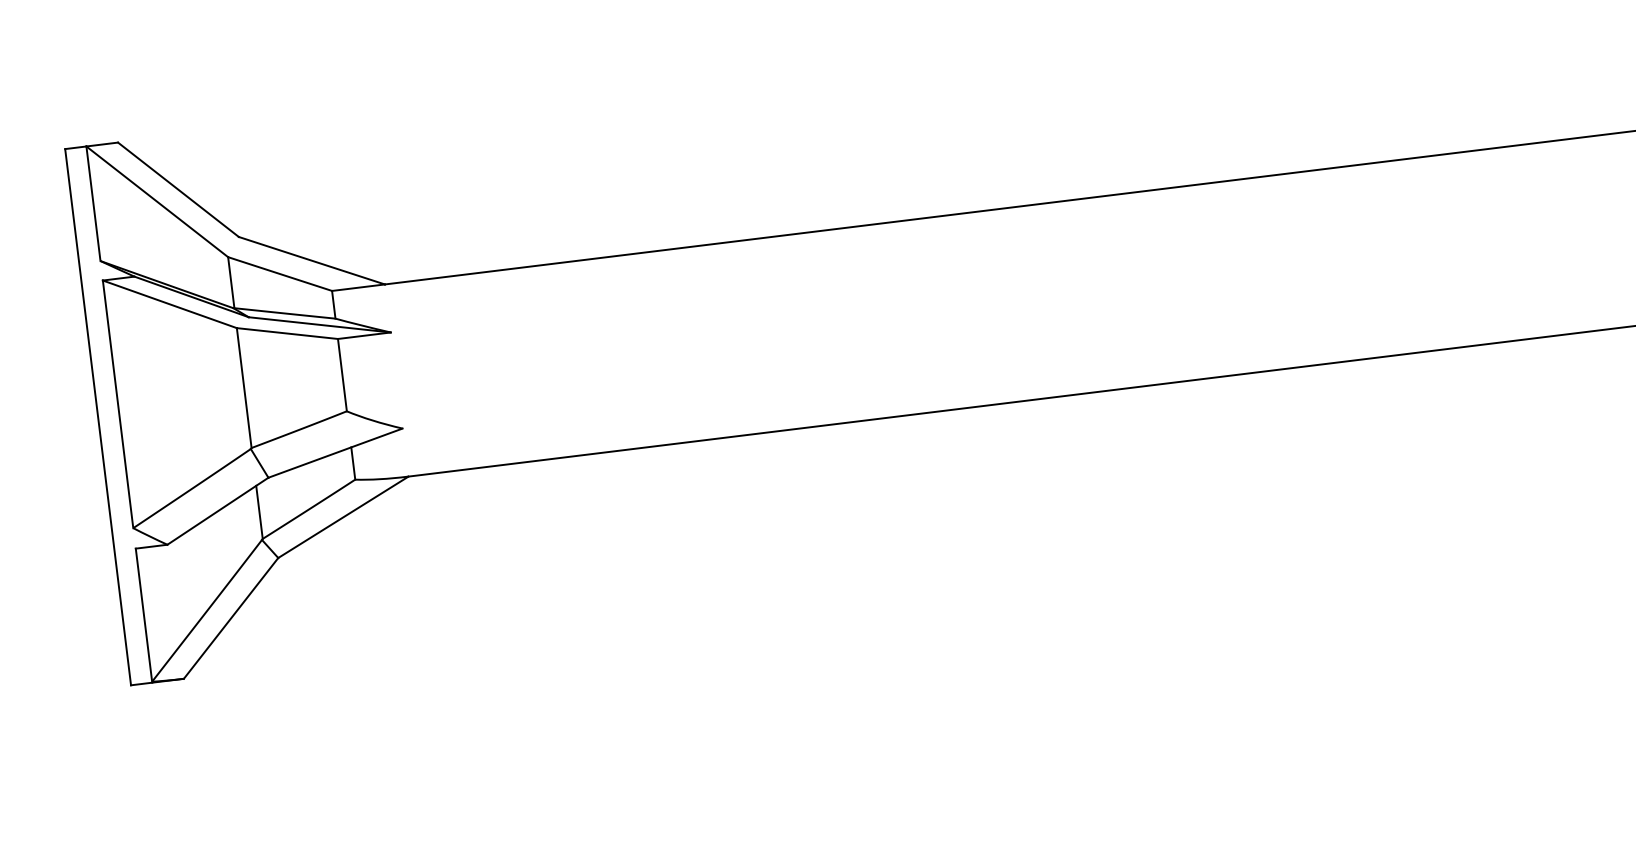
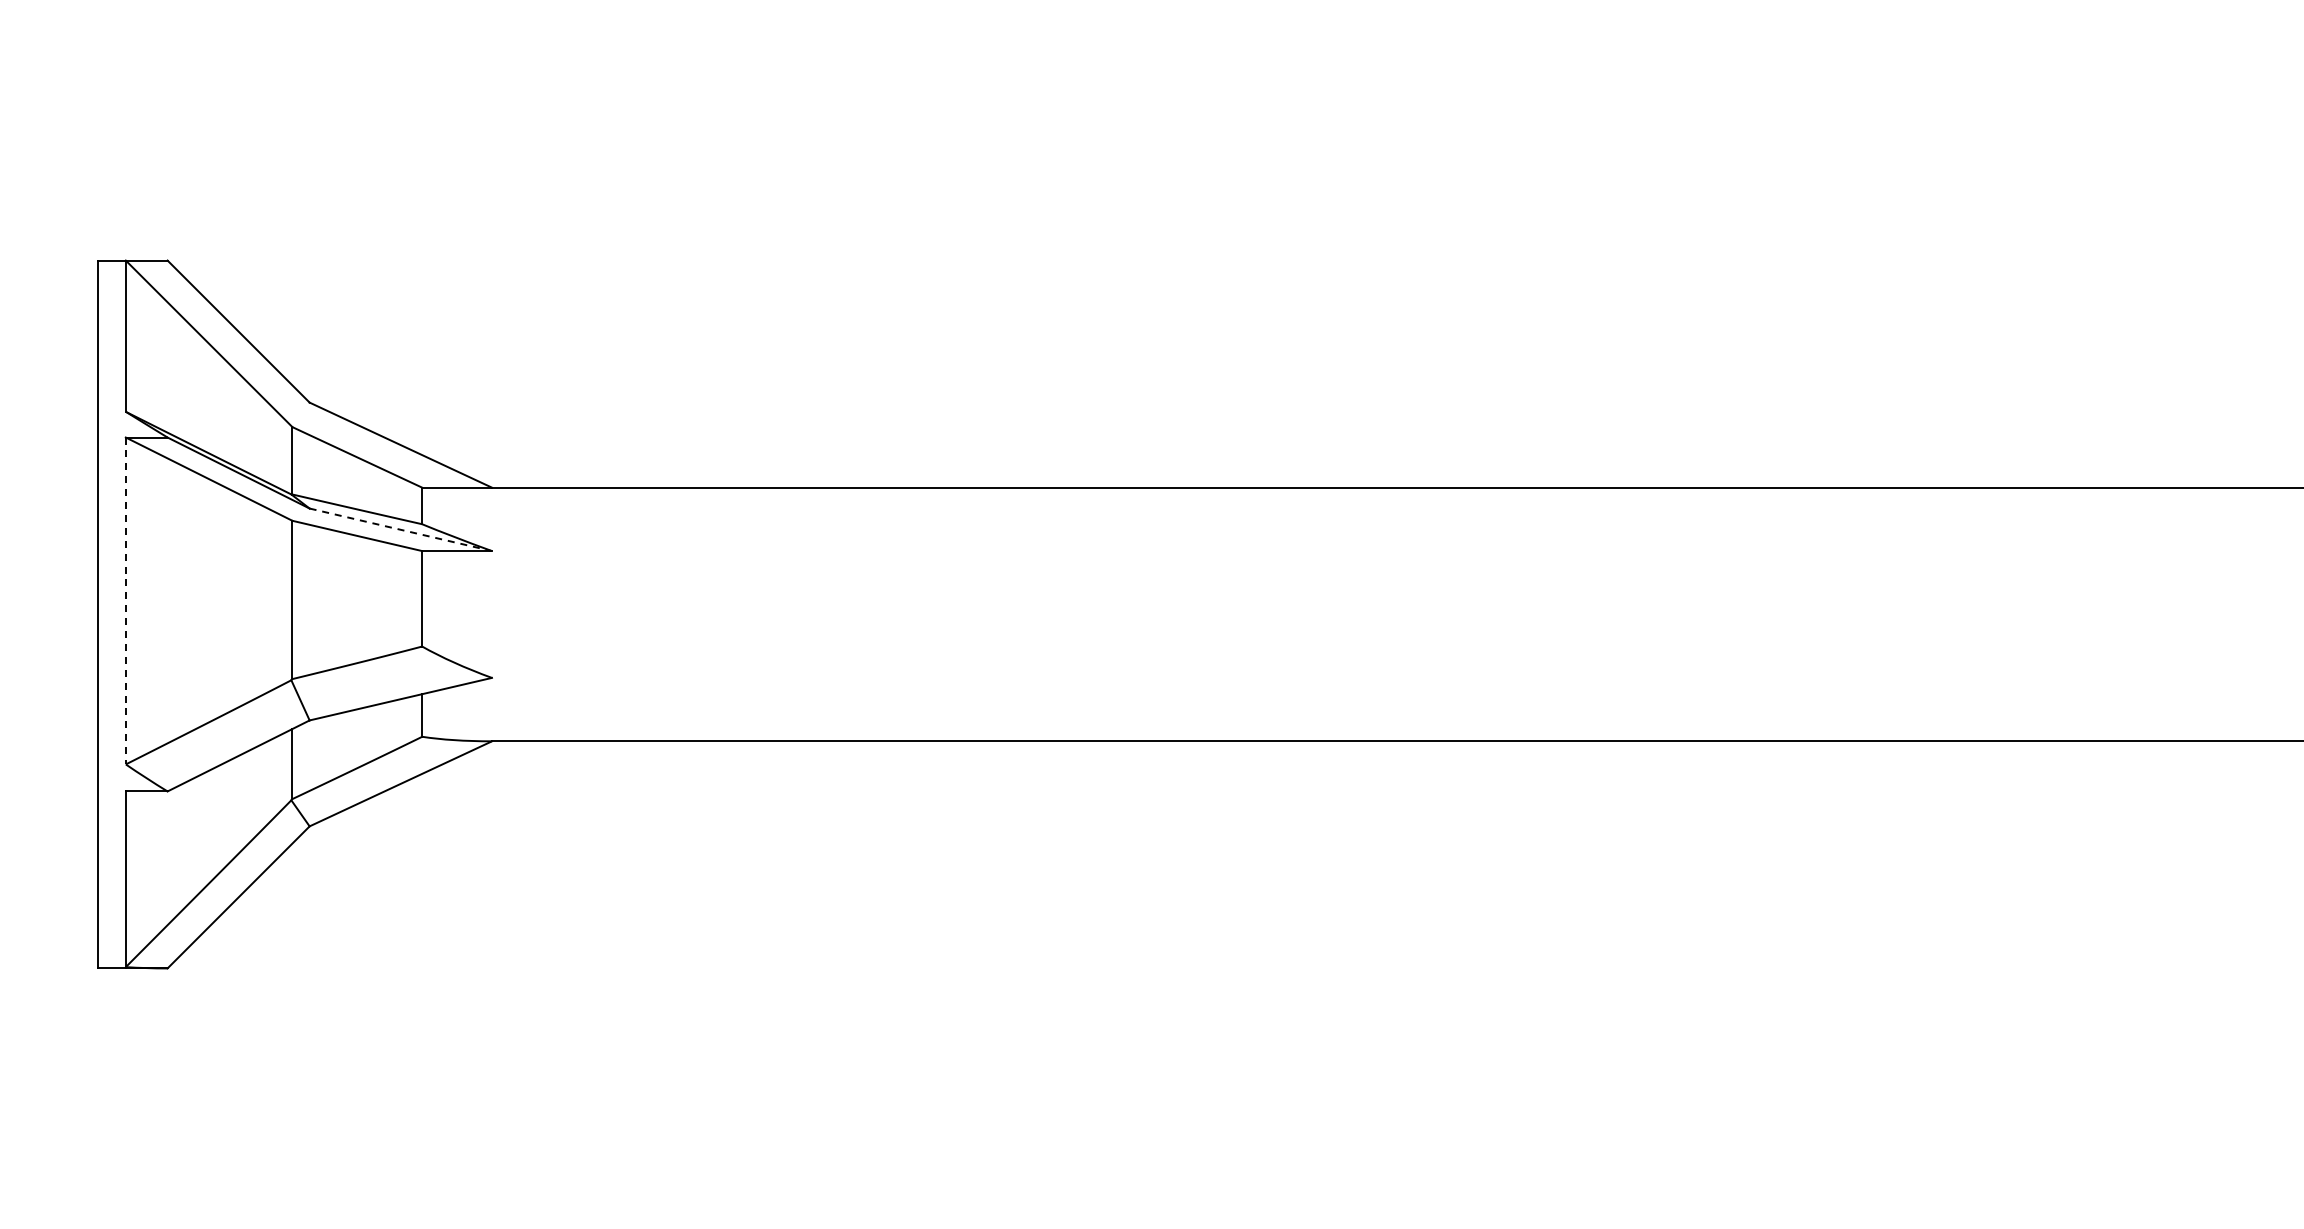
line: (319, 324) -> (400, 529), solid -> dashed
line: (117, 404) -> (125, 601), solid -> dashed

